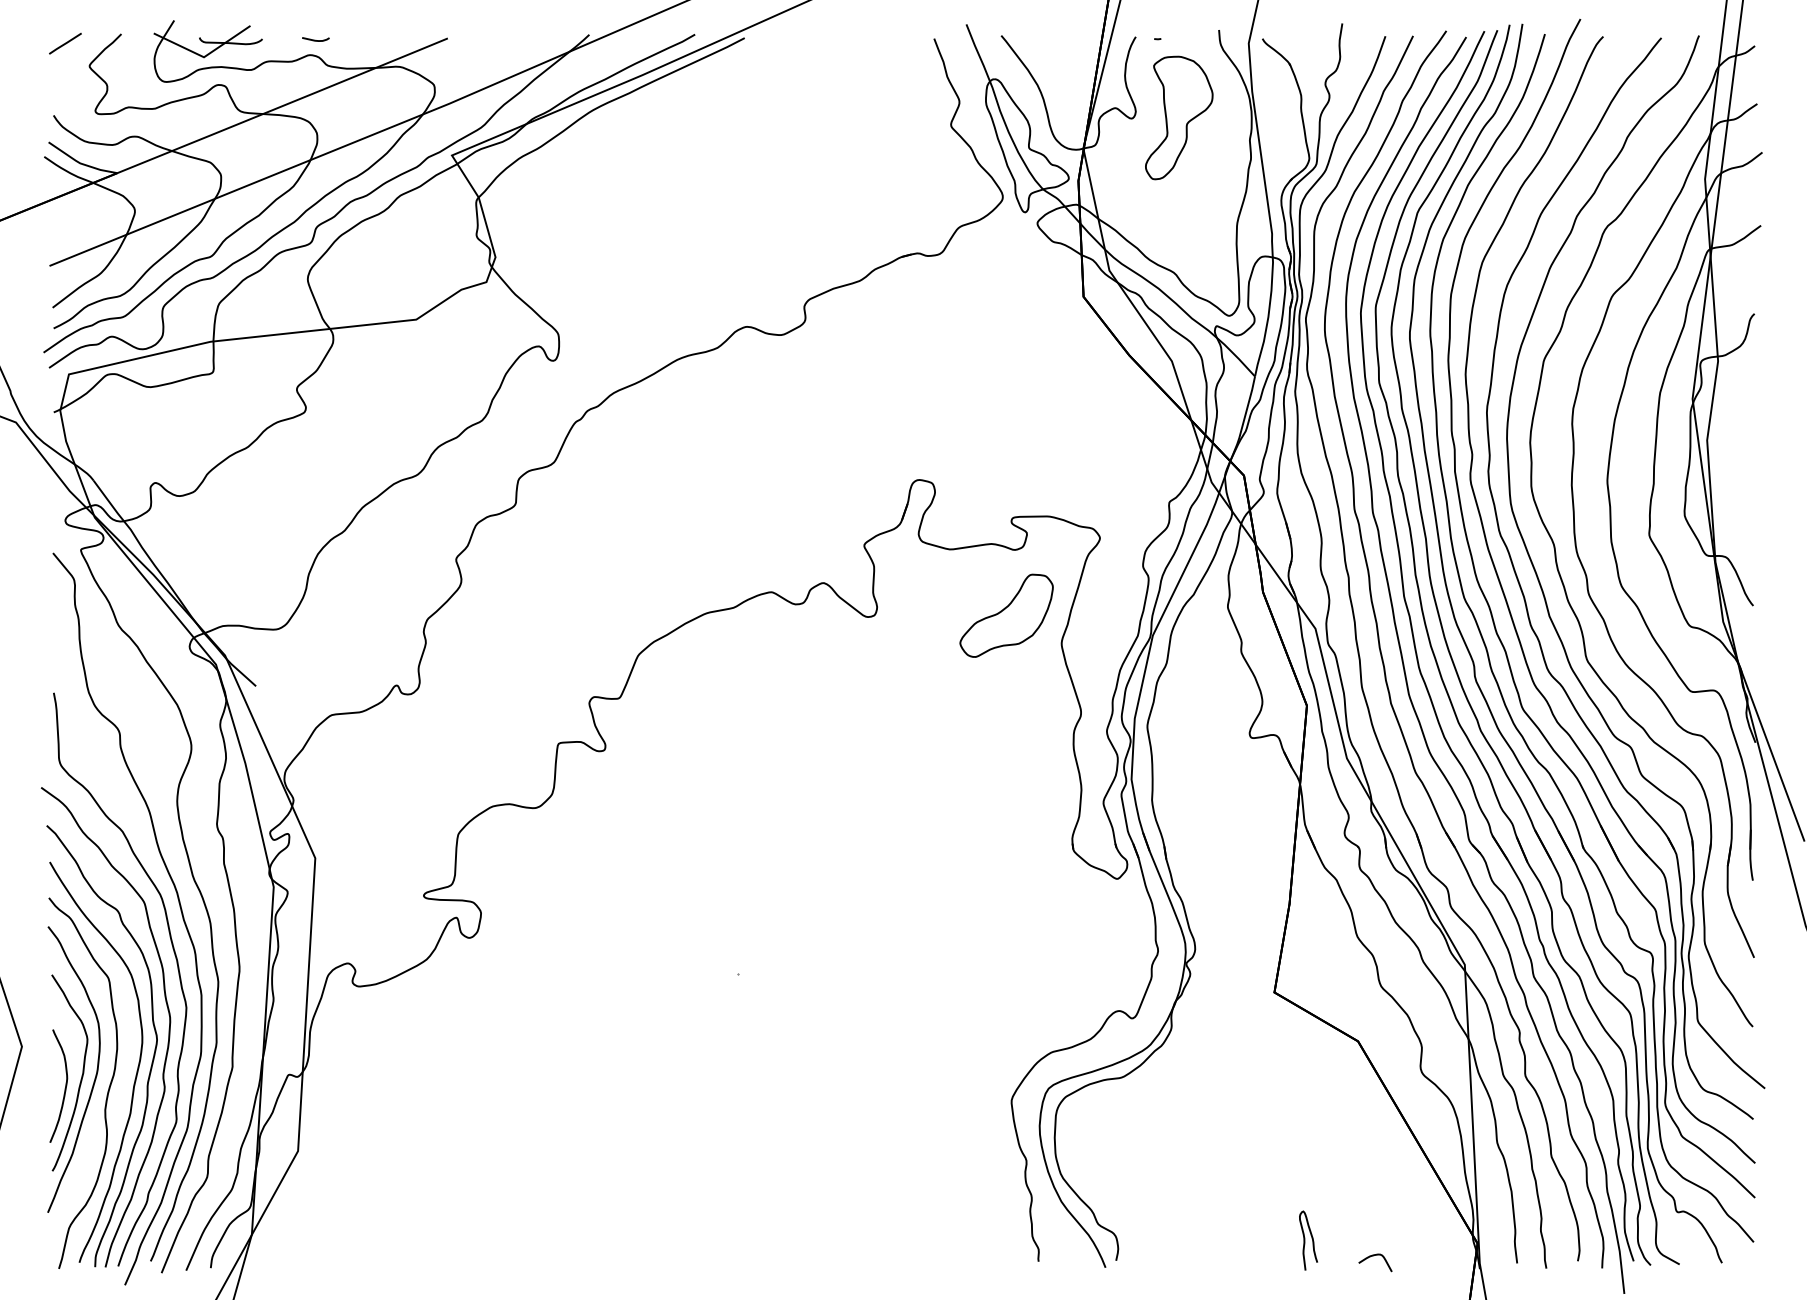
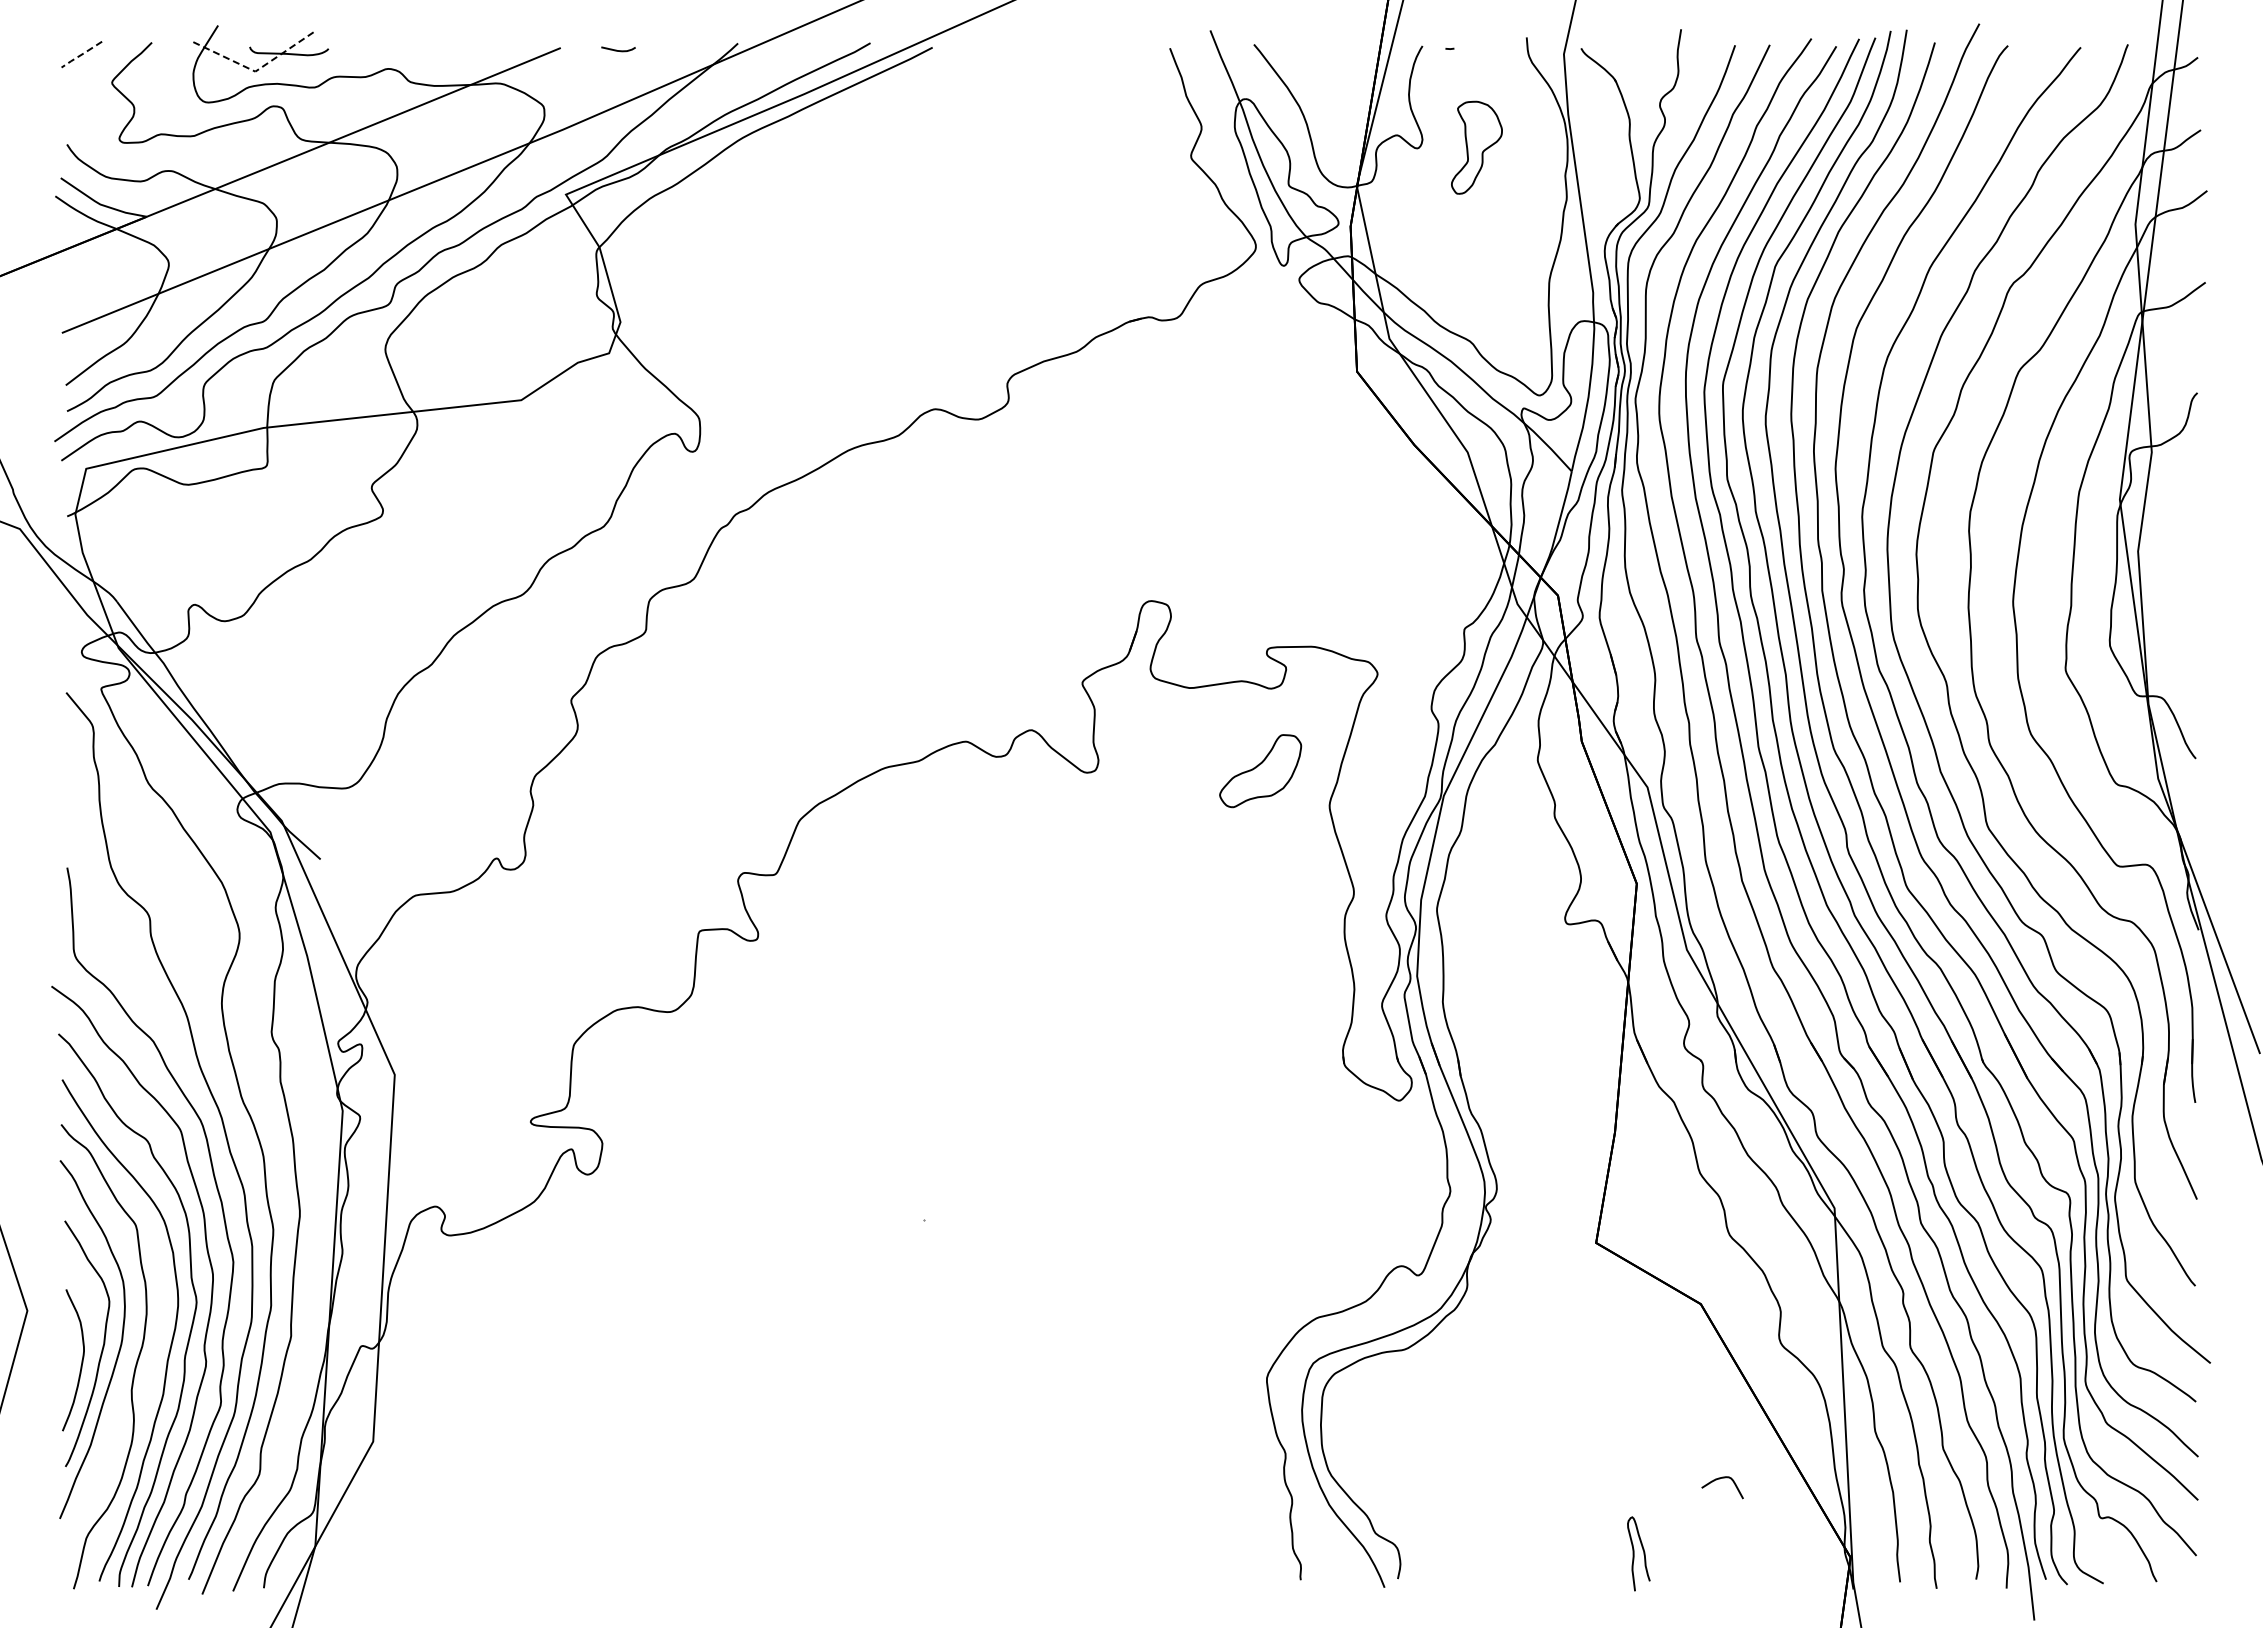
curve: (315, 40) -> (618, 50), moved
line: (65, 43) -> (81, 54), solid -> dashed
line: (204, 57) -> (255, 71), solid -> dashed
part: (1178, 117) -> (1476, 147), size x0.6
part: (1006, 615) -> (1260, 770), size x0.7
curve: (1373, 1256) -> (1720, 1479), moved

